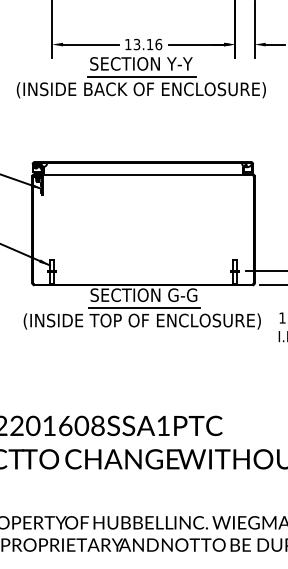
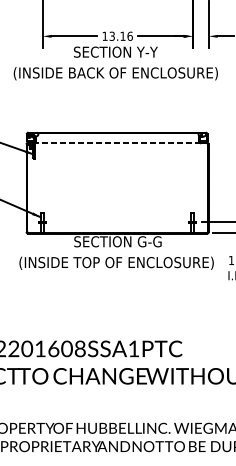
line: (142, 77) -> (116, 63), removed
line: (143, 175) -> (117, 143), solid -> dashed
line: (143, 308) -> (117, 252), removed

